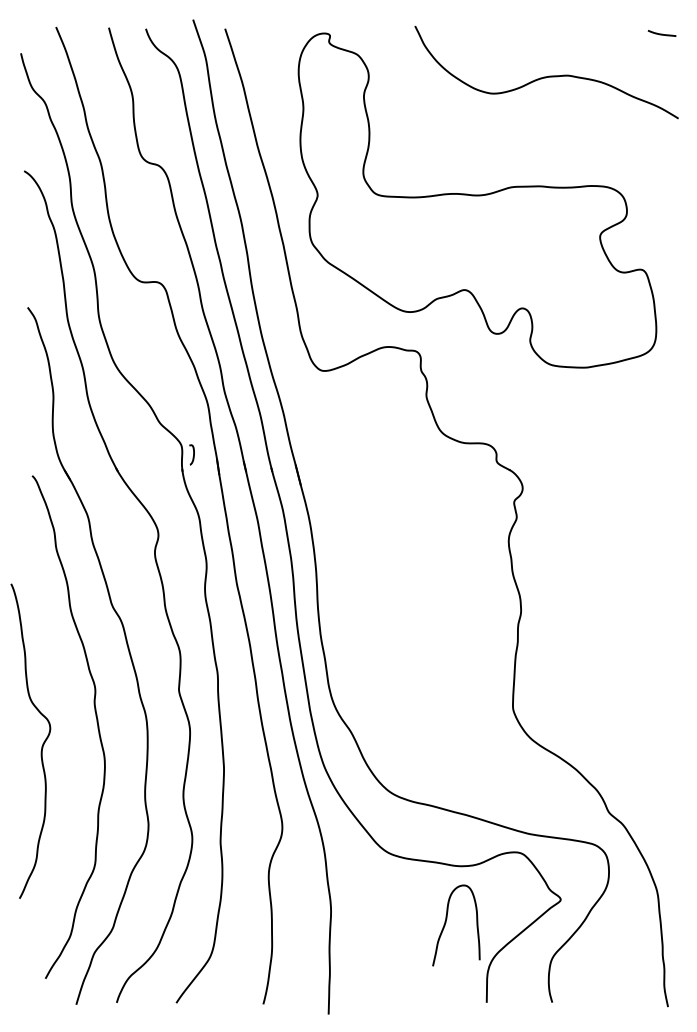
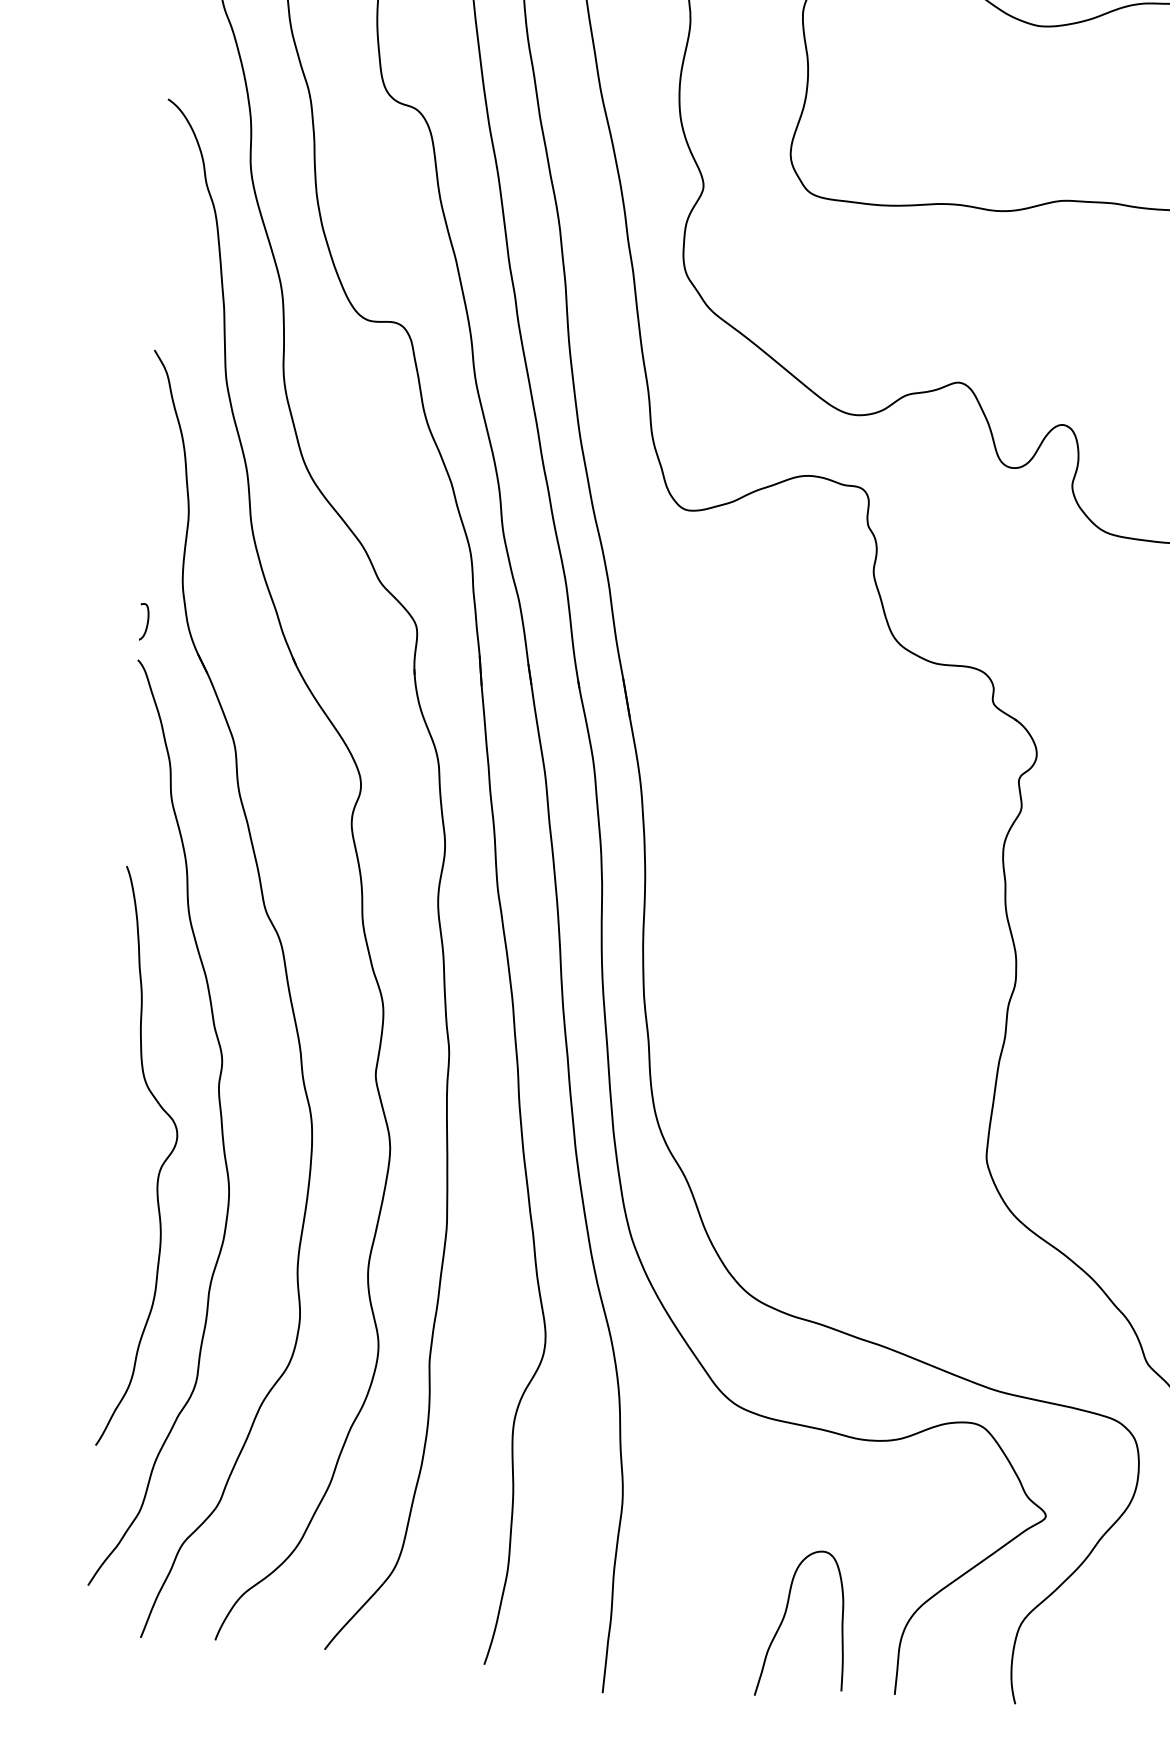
curve: (193, 454) -> (147, 621), moved
curve: (42, 743) -> (160, 1163), moved
curve: (446, 923) -> (785, 1618), moved

